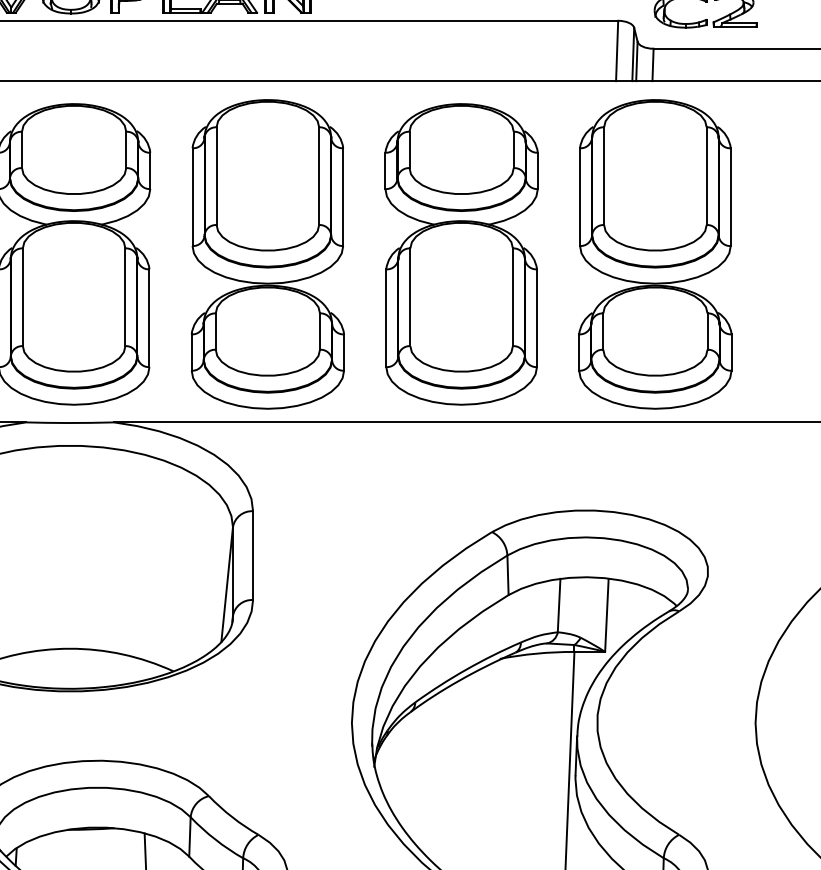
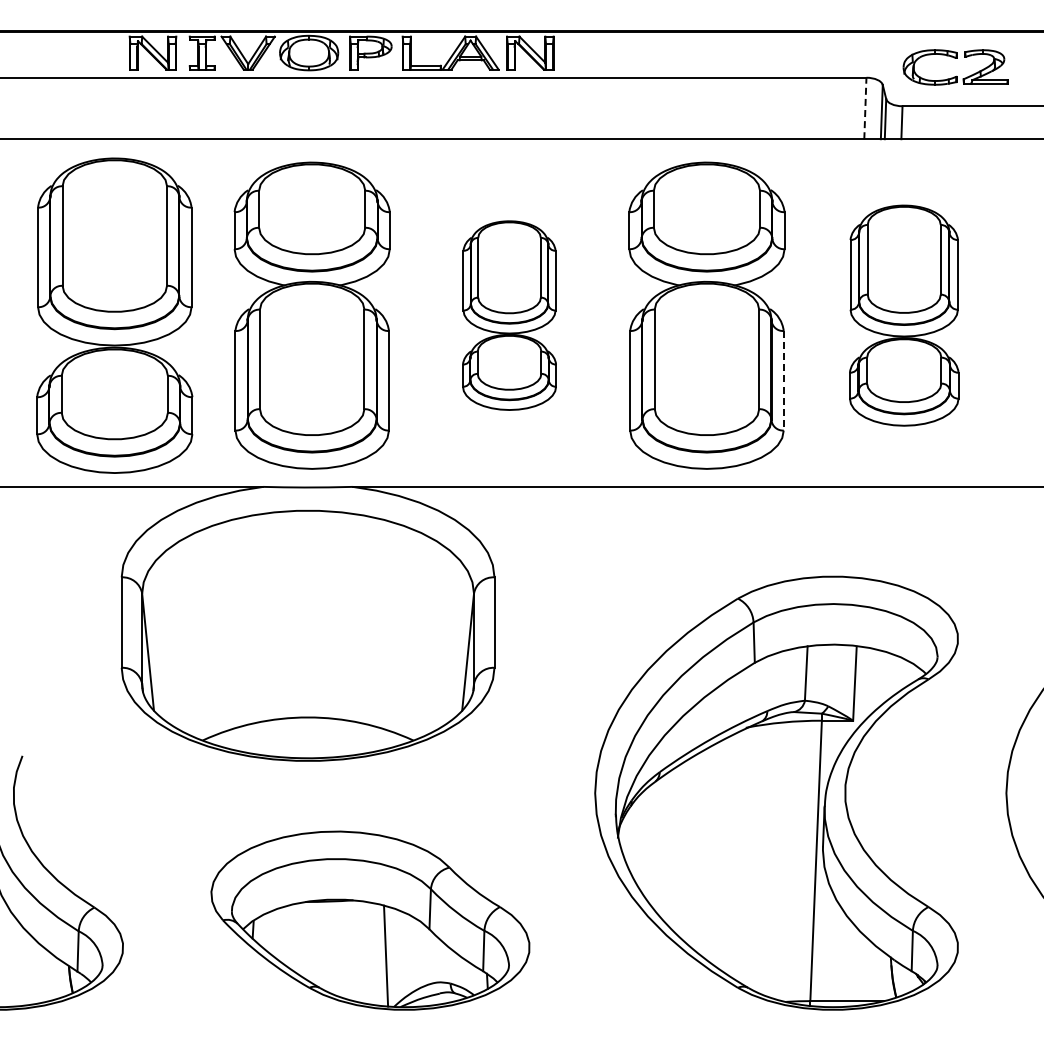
line: (617, 50) -> (865, 108), solid -> dashed
part: (267, 254) -> (509, 315), size x0.6
part: (654, 254) -> (903, 315), size x0.7
line: (536, 317) -> (783, 380), solid -> dashed

